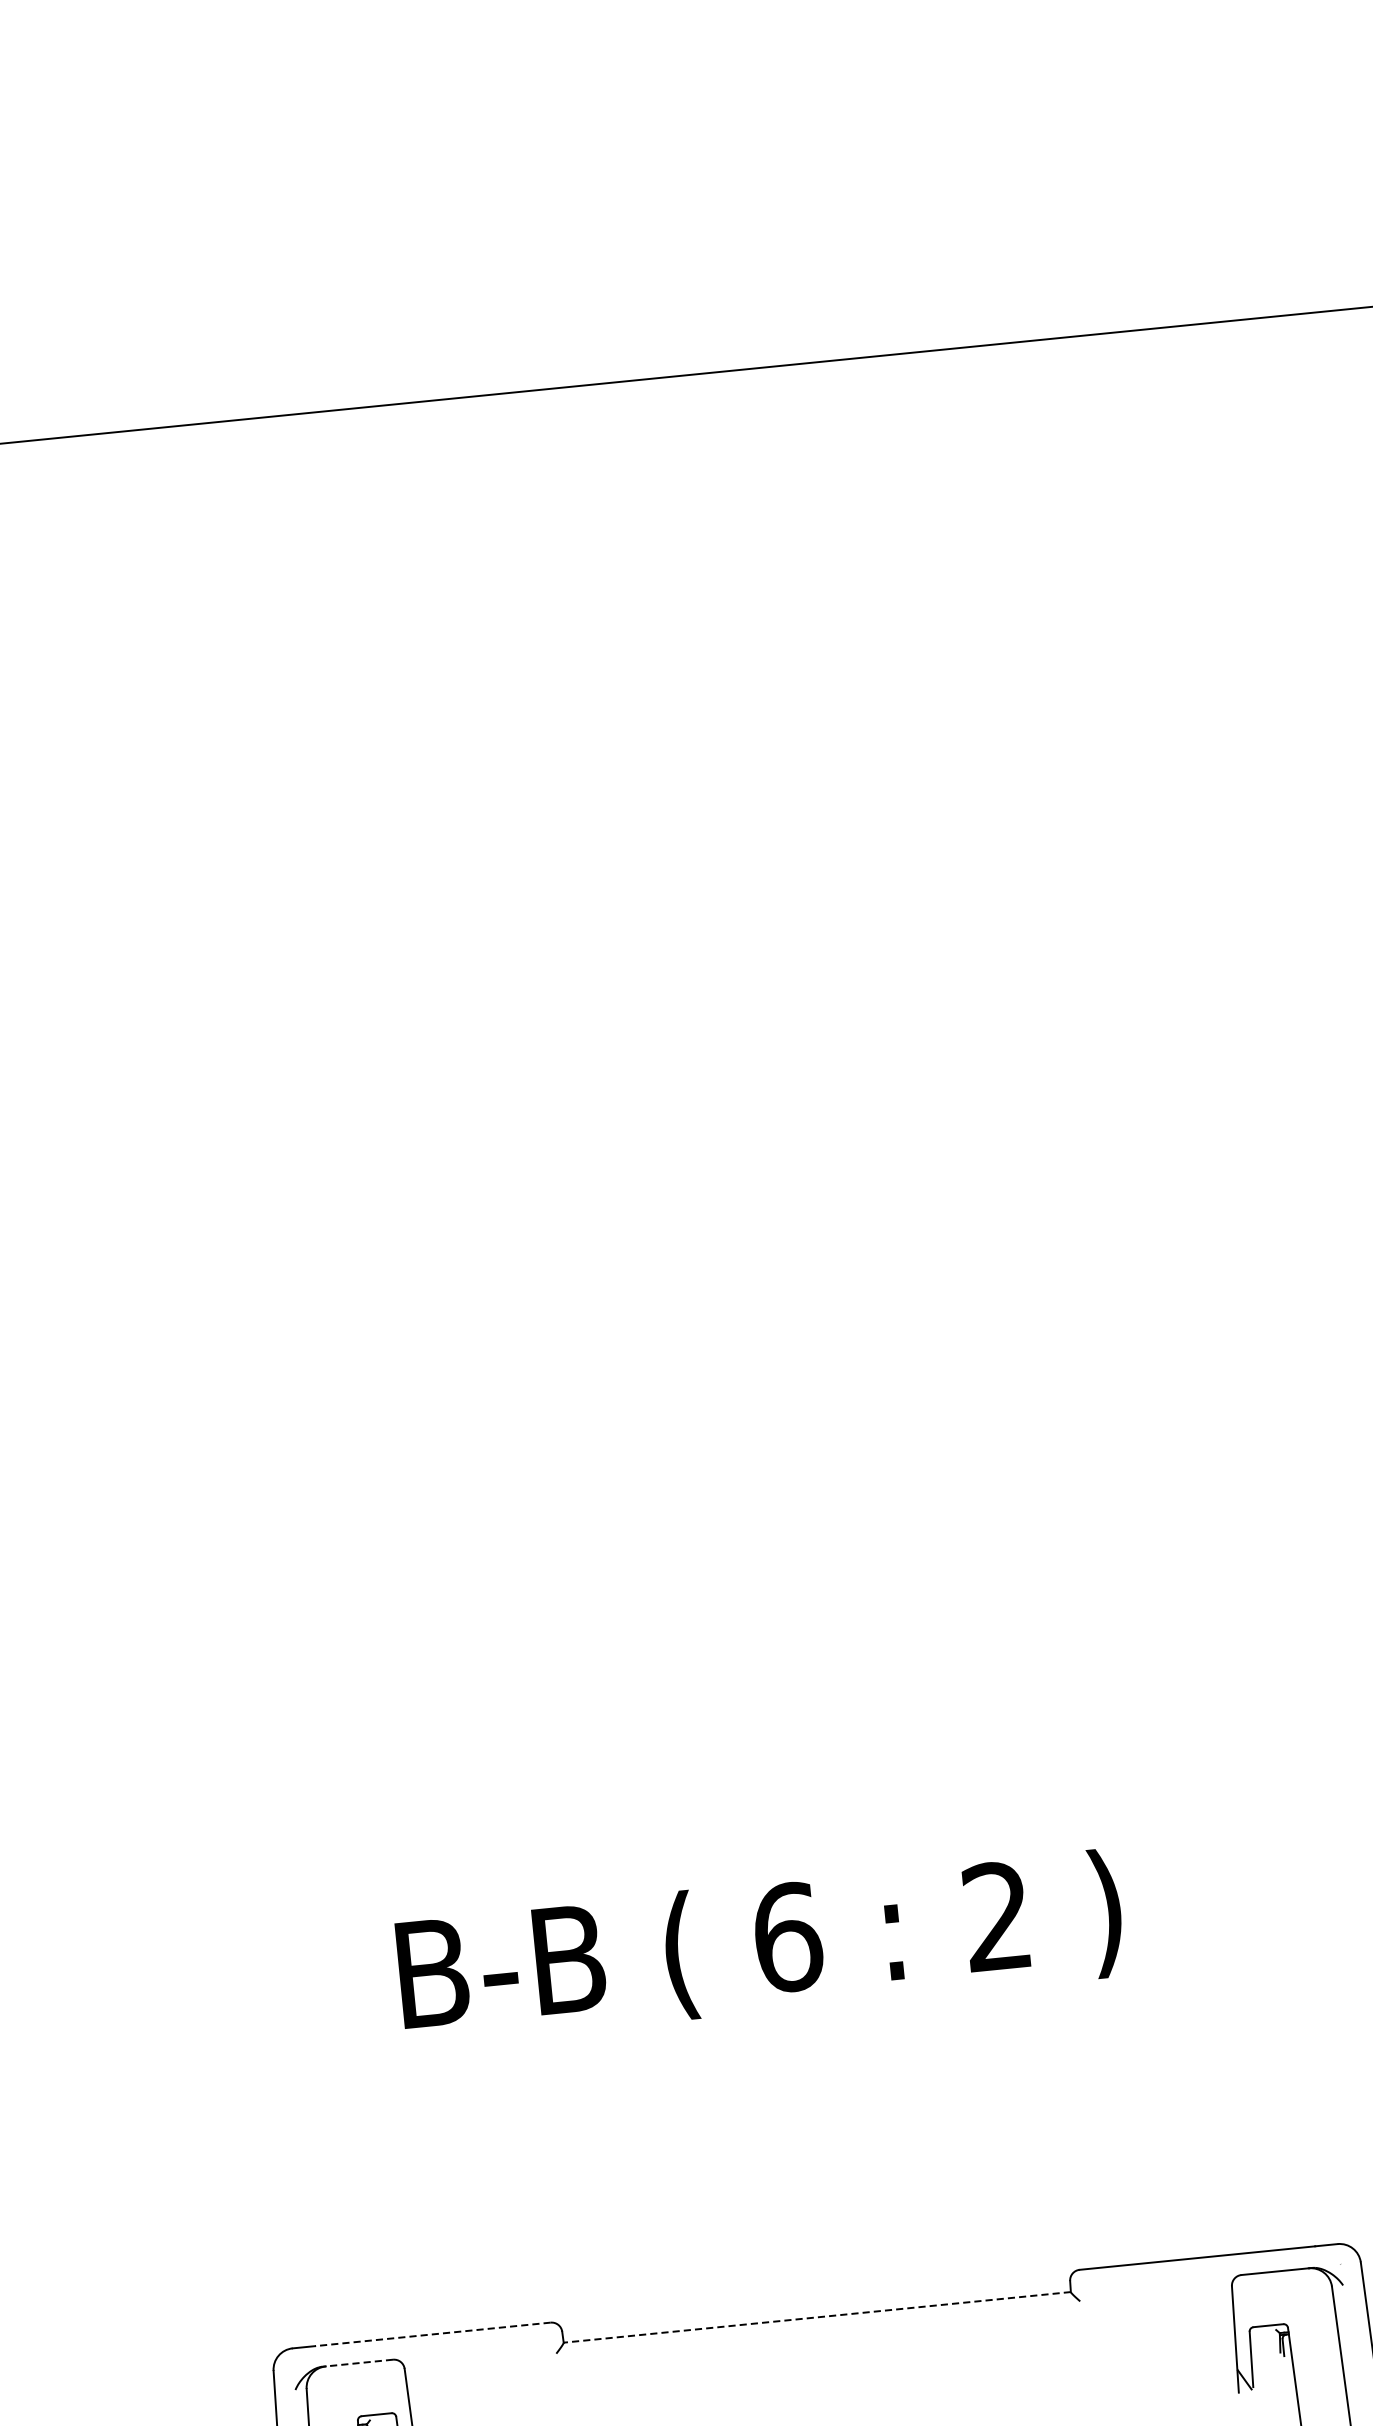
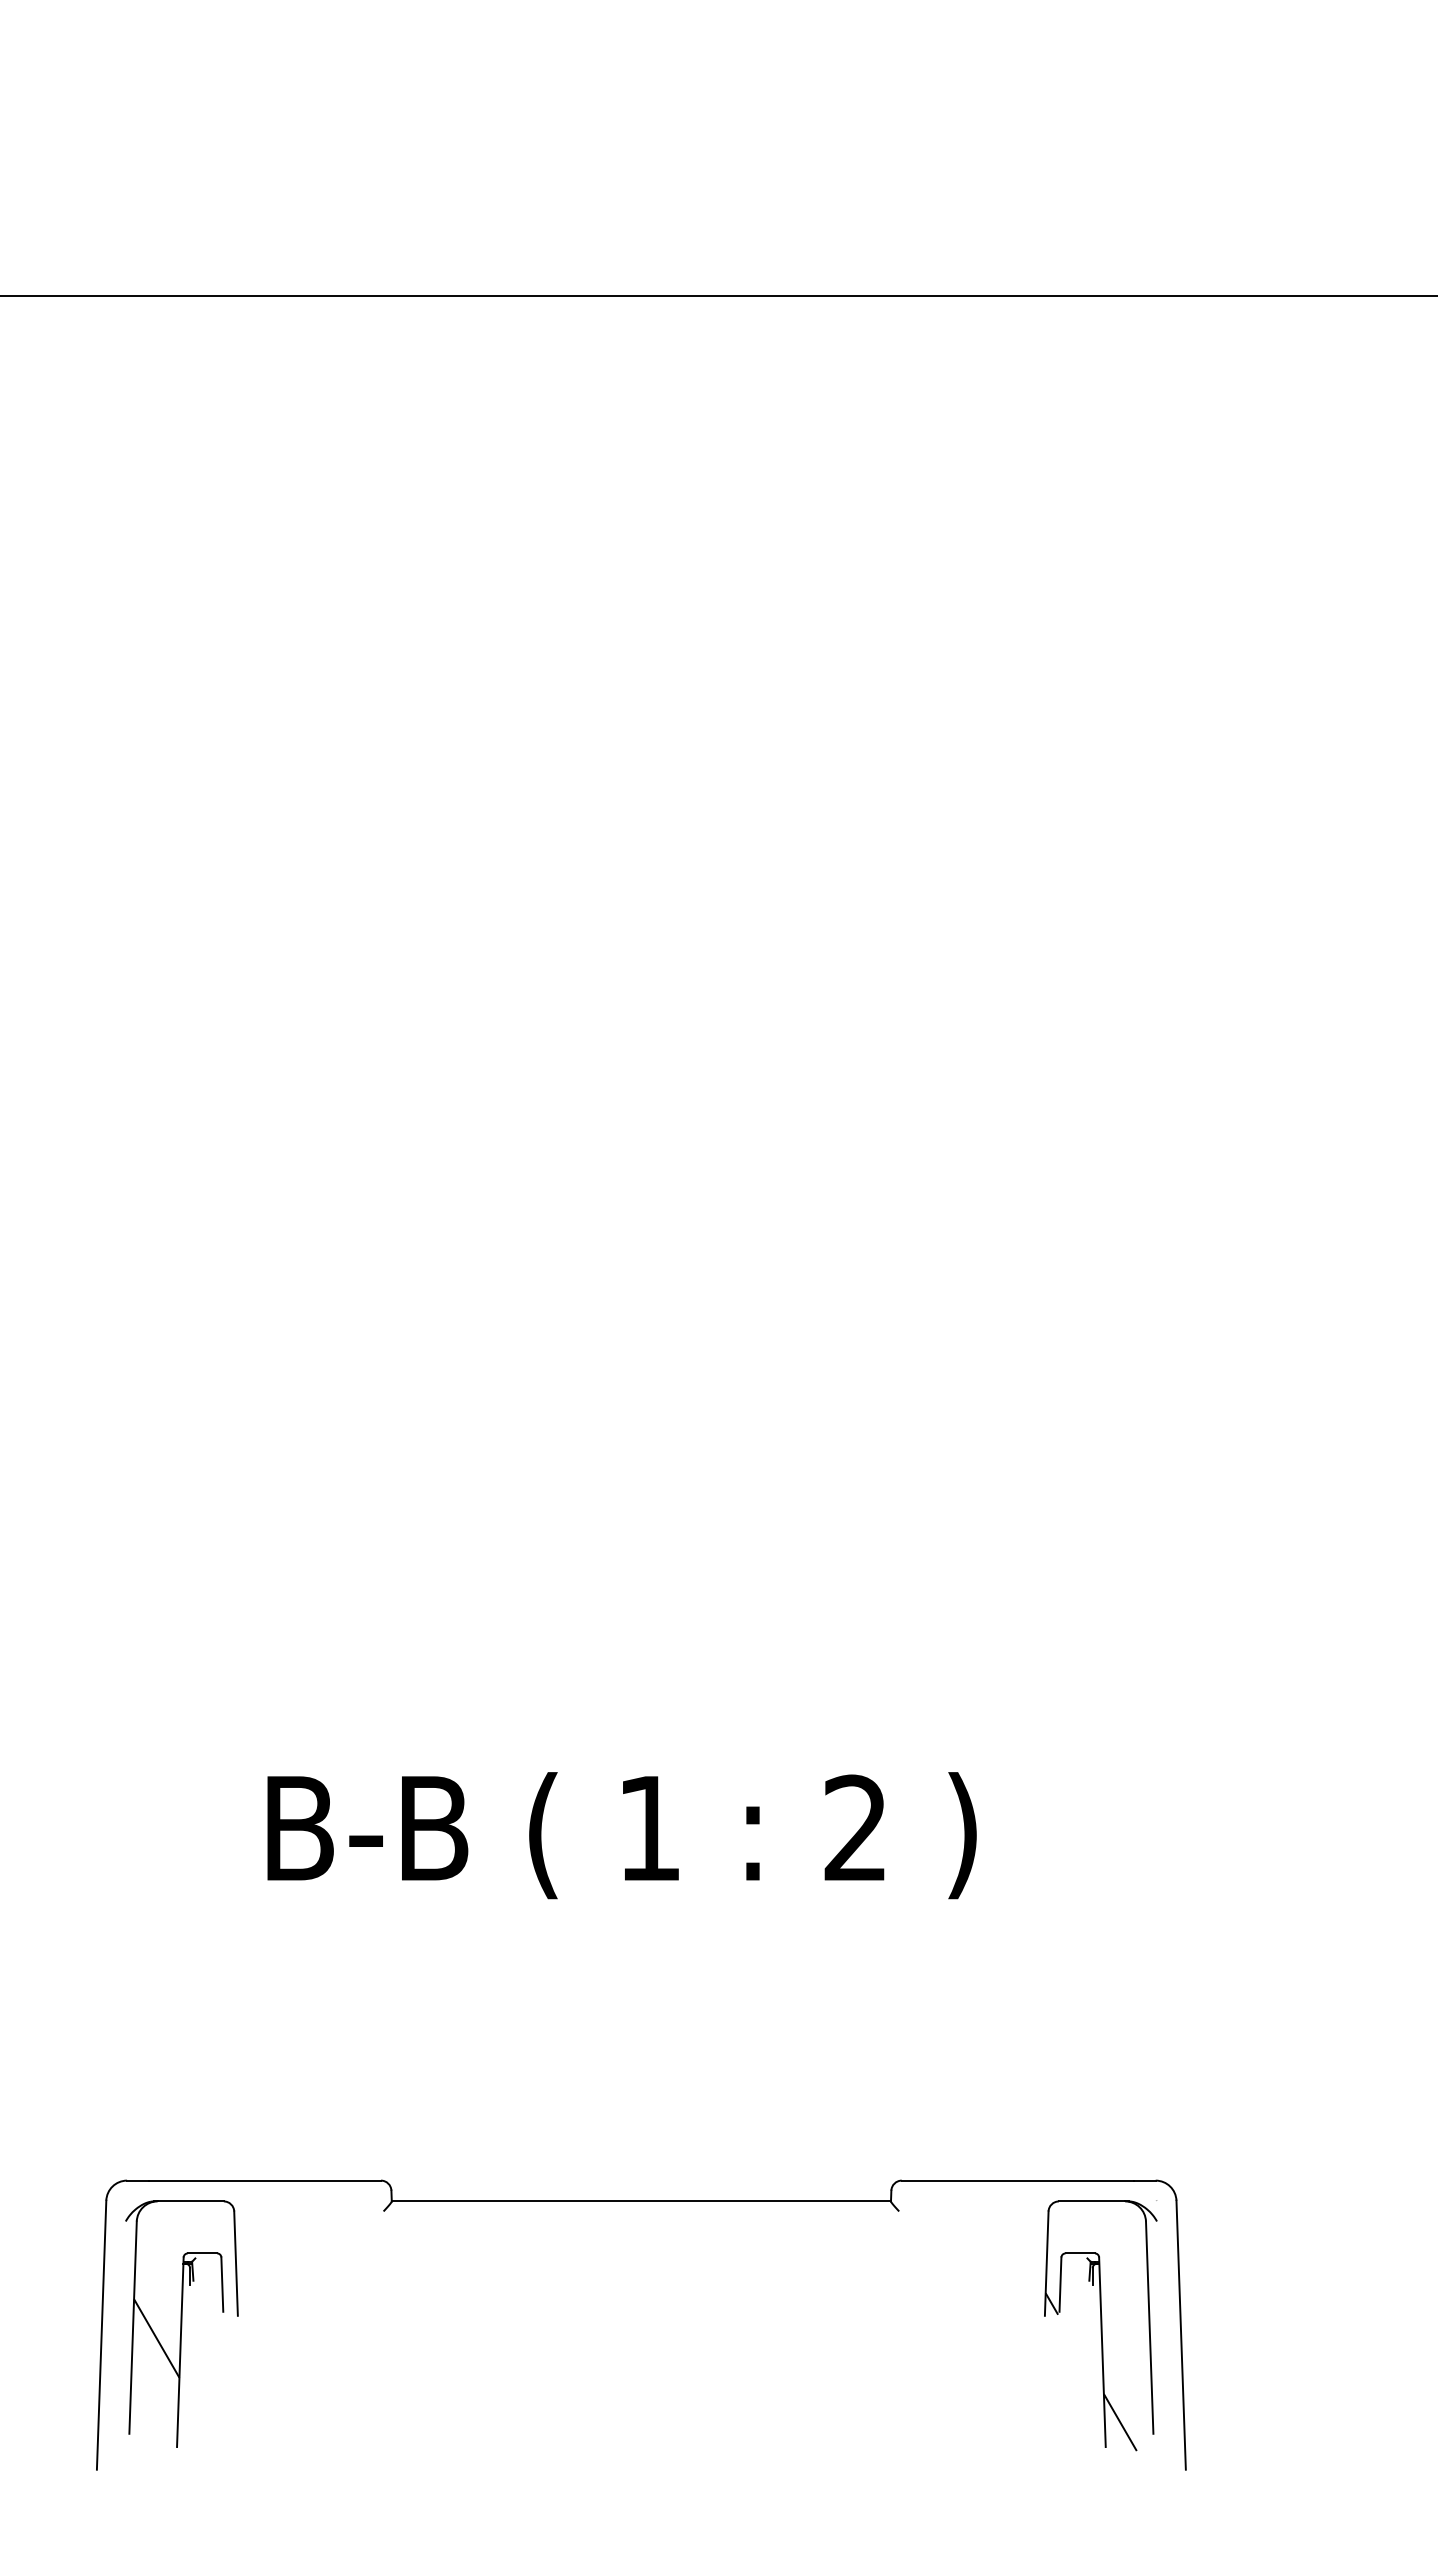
text: (788, 1937) -> (650, 1828), 6 -> 1
line: (817, 2317) -> (641, 2201), dashed -> solid
line: (433, 2334) -> (265, 2180), dashed -> solid
line: (359, 2363) -> (190, 2201), dashed -> solid

